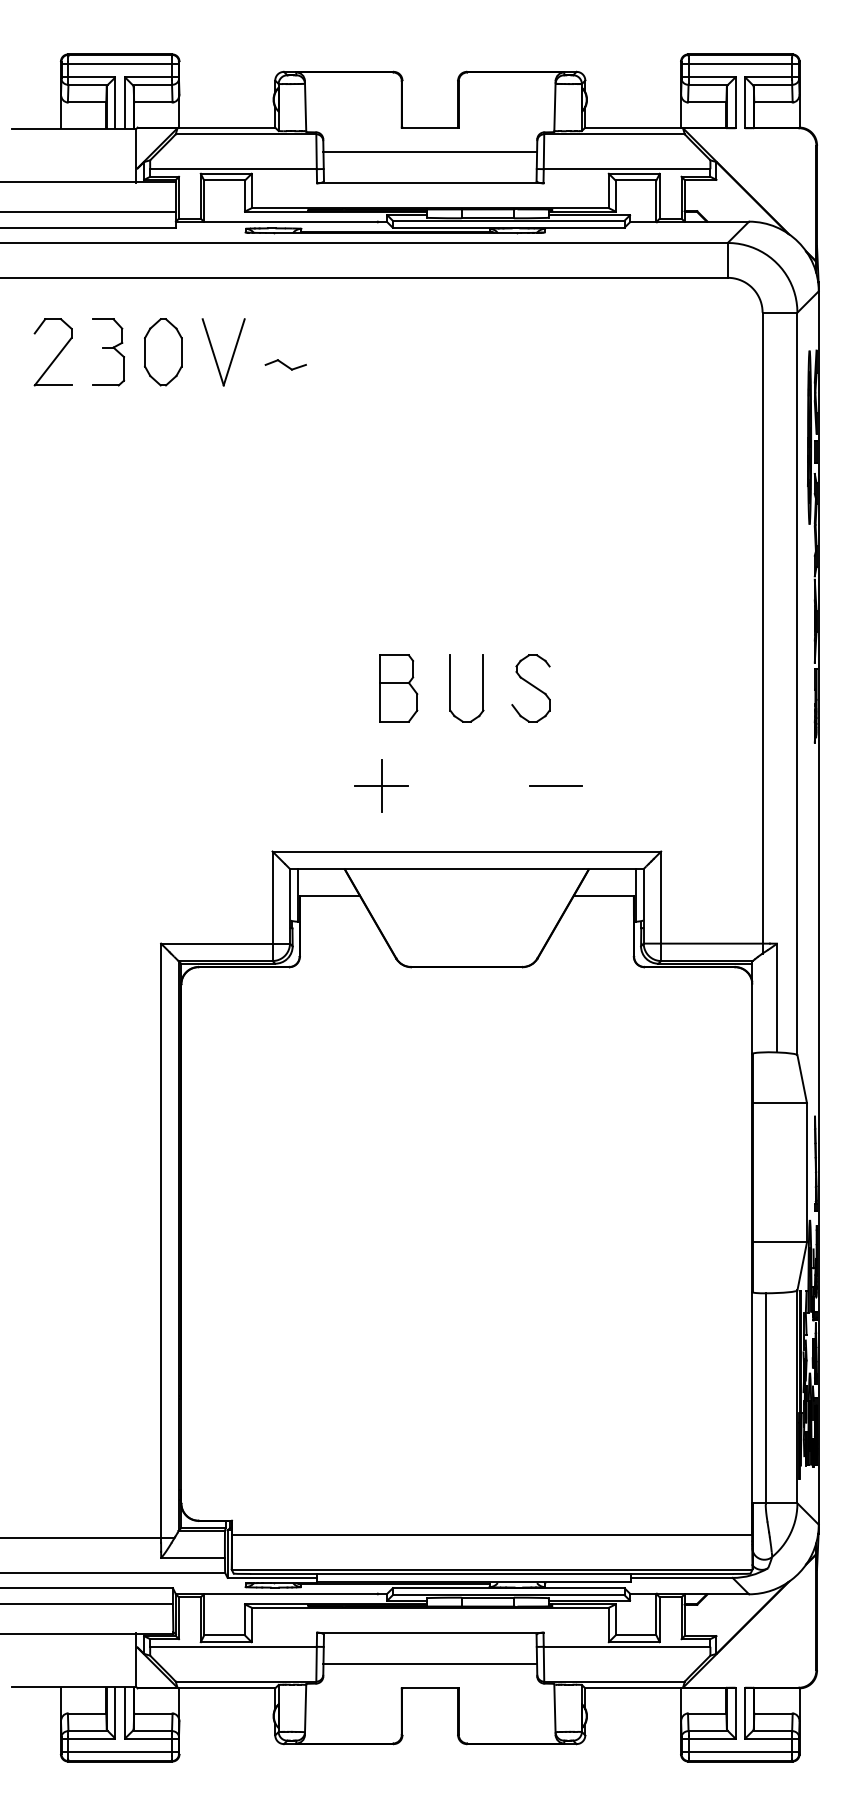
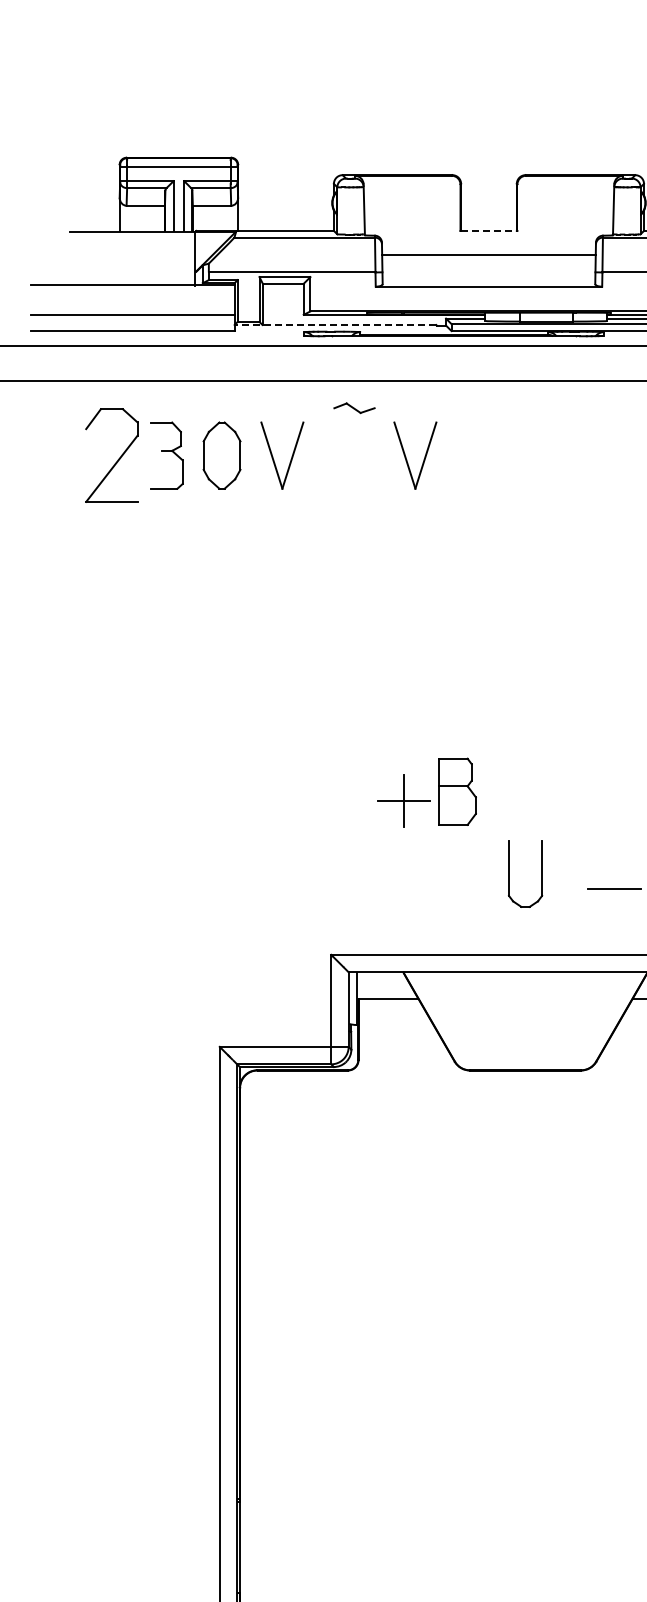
line: (430, 127) -> (489, 230), solid -> dashed
line: (276, 221) -> (335, 324), solid -> dashed
part: (52, 352) -> (111, 455), size x1.4
part: (348, 355) -> (407, 458), added
part: (285, 364) -> (354, 407), moved
part: (450, 688) -> (509, 873), moved
part: (530, 688) -> (589, 791), removed
part: (381, 785) -> (404, 800), moved

